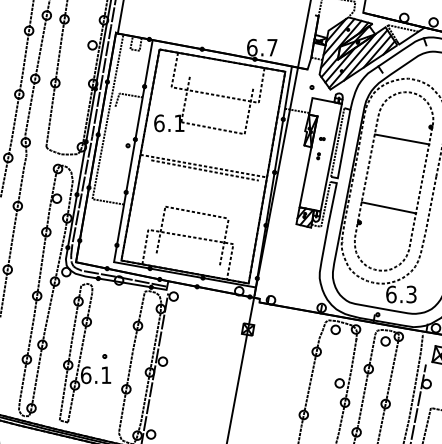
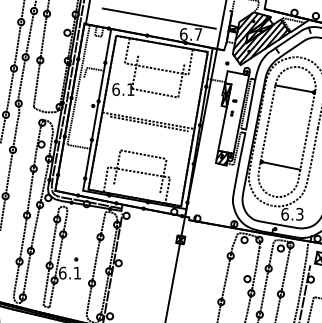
line: (218, 25) -> (159, 18), added
line: (402, 139) -> (295, 89), moved
line: (388, 207) -> (280, 165), moved

